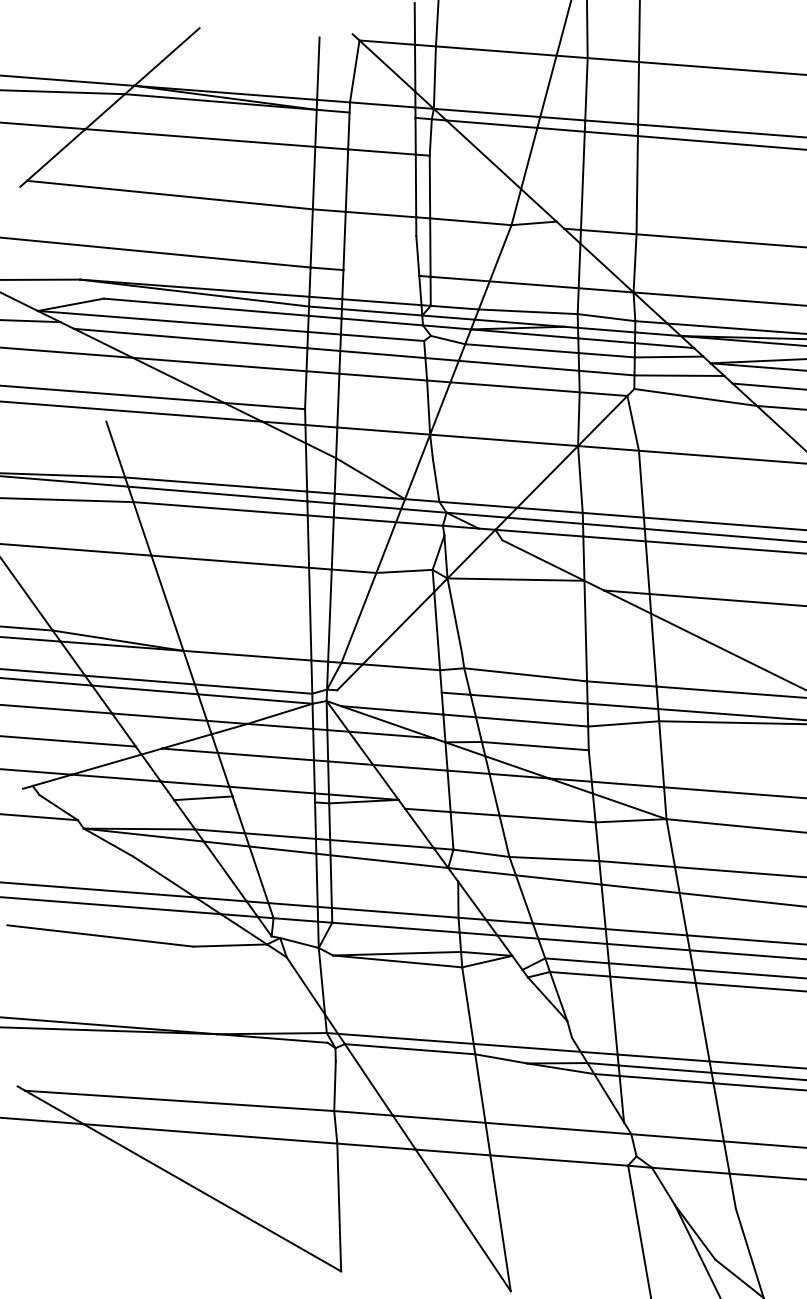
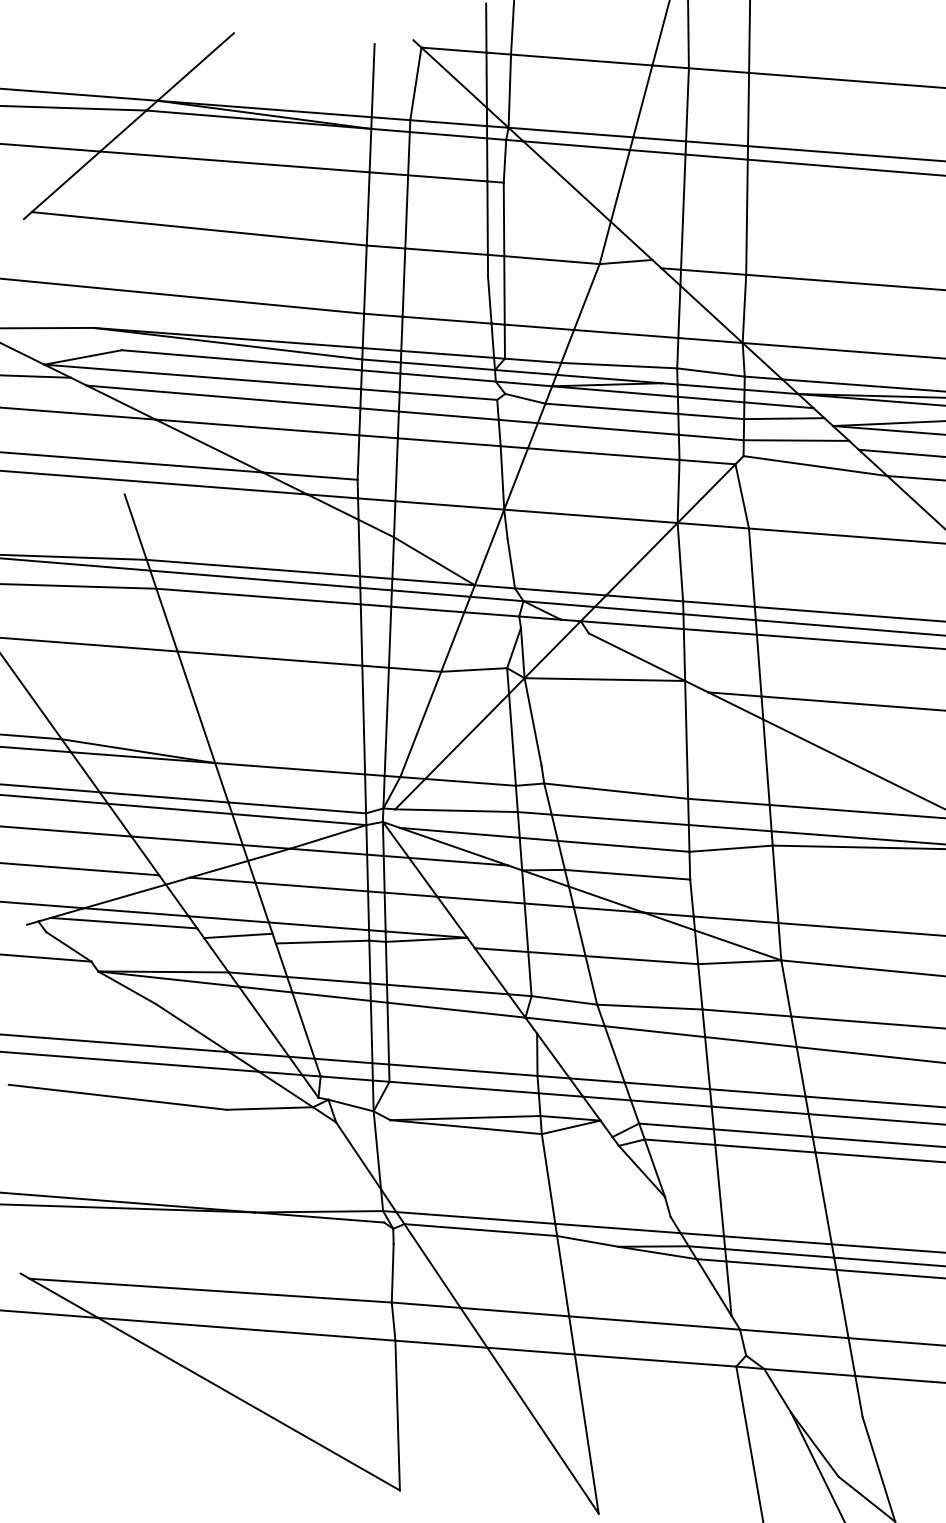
line: (382, 114) -> (448, 134), added
line: (381, 272) -> (447, 319), added
line: (389, 691) -> (456, 810), added
line: (105, 786) -> (123, 922), added
line: (275, 803) -> (322, 942), added

